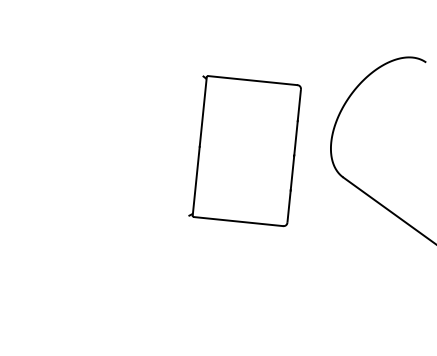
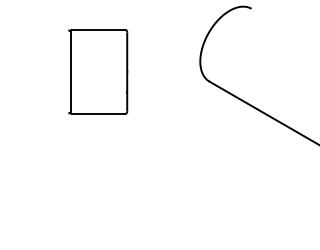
part: (246, 150) -> (98, 71), moved

